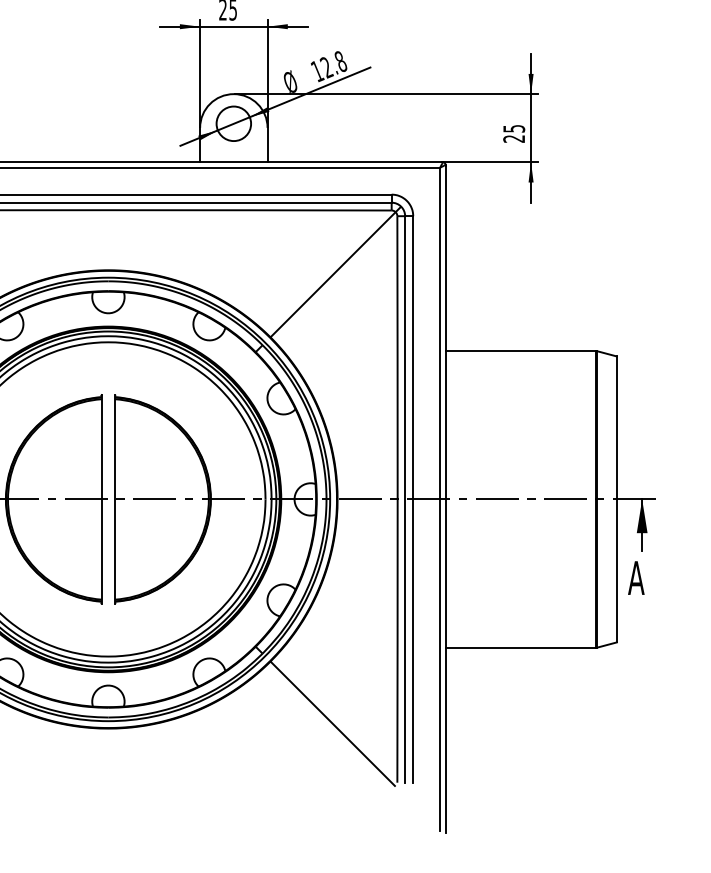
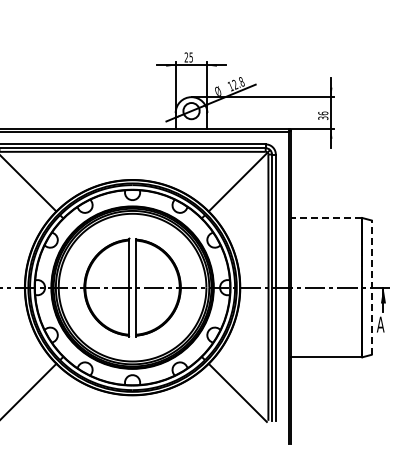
text: (514, 133) -> (323, 115), 25 -> 36
line: (518, 350) -> (325, 217), solid -> dashed
line: (616, 499) -> (371, 287), solid -> dashed

